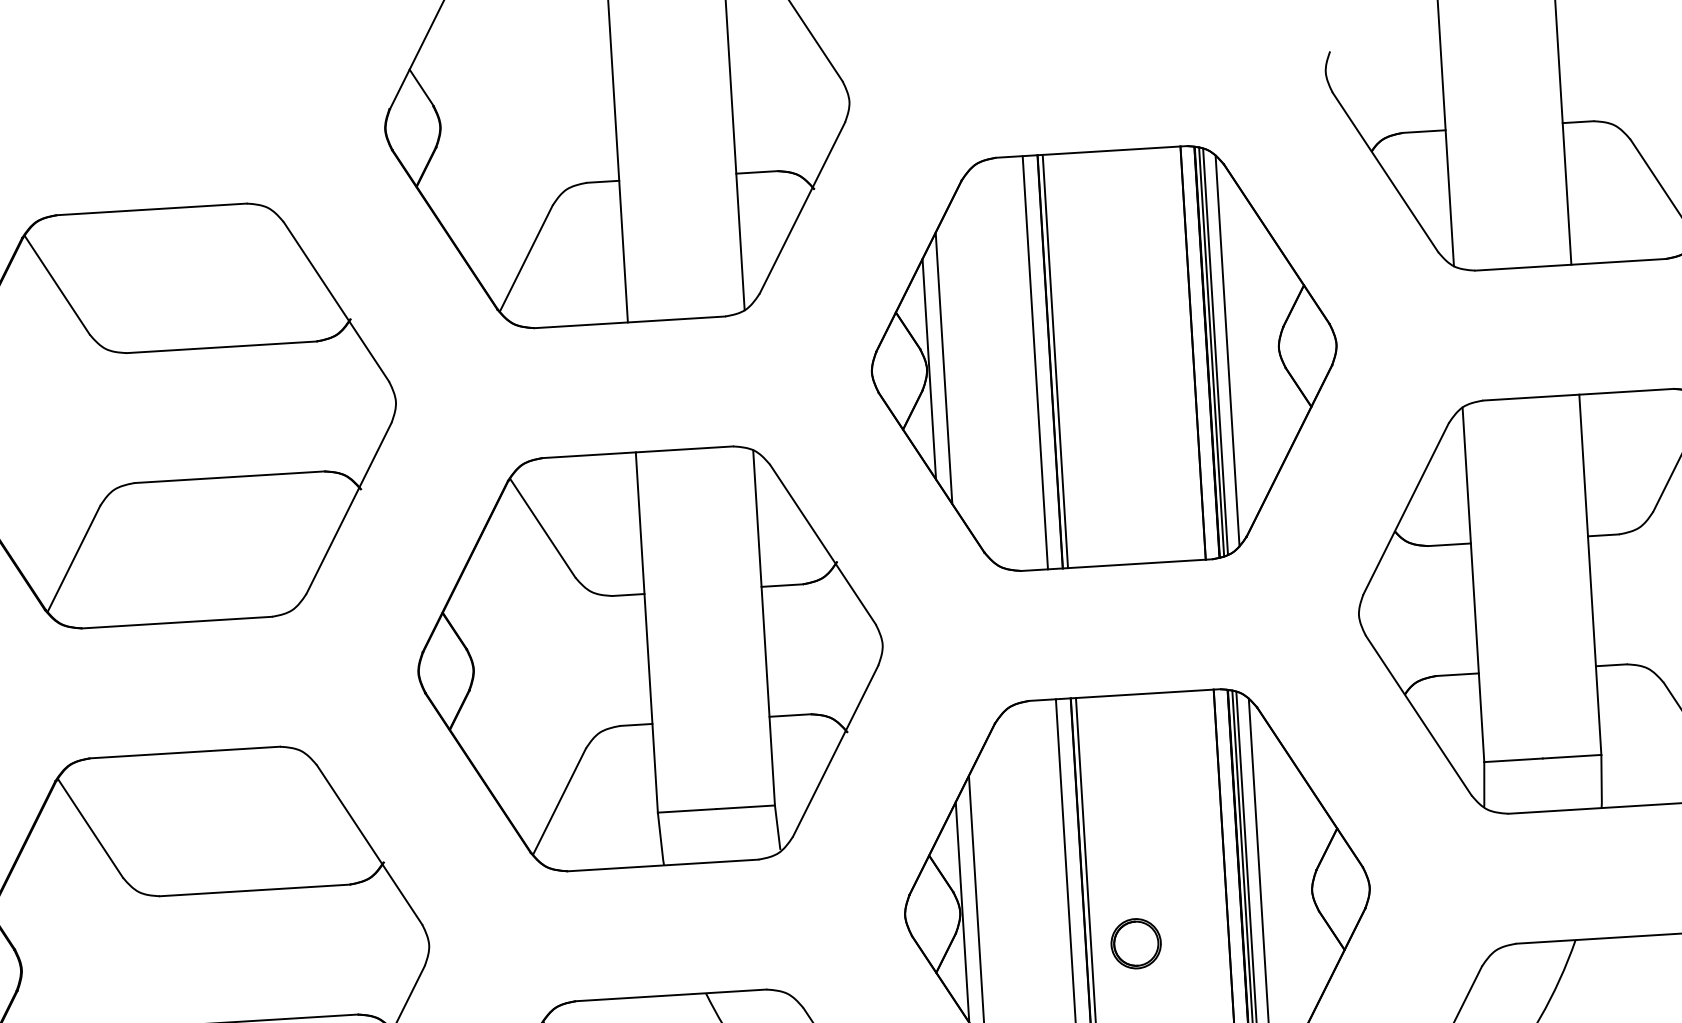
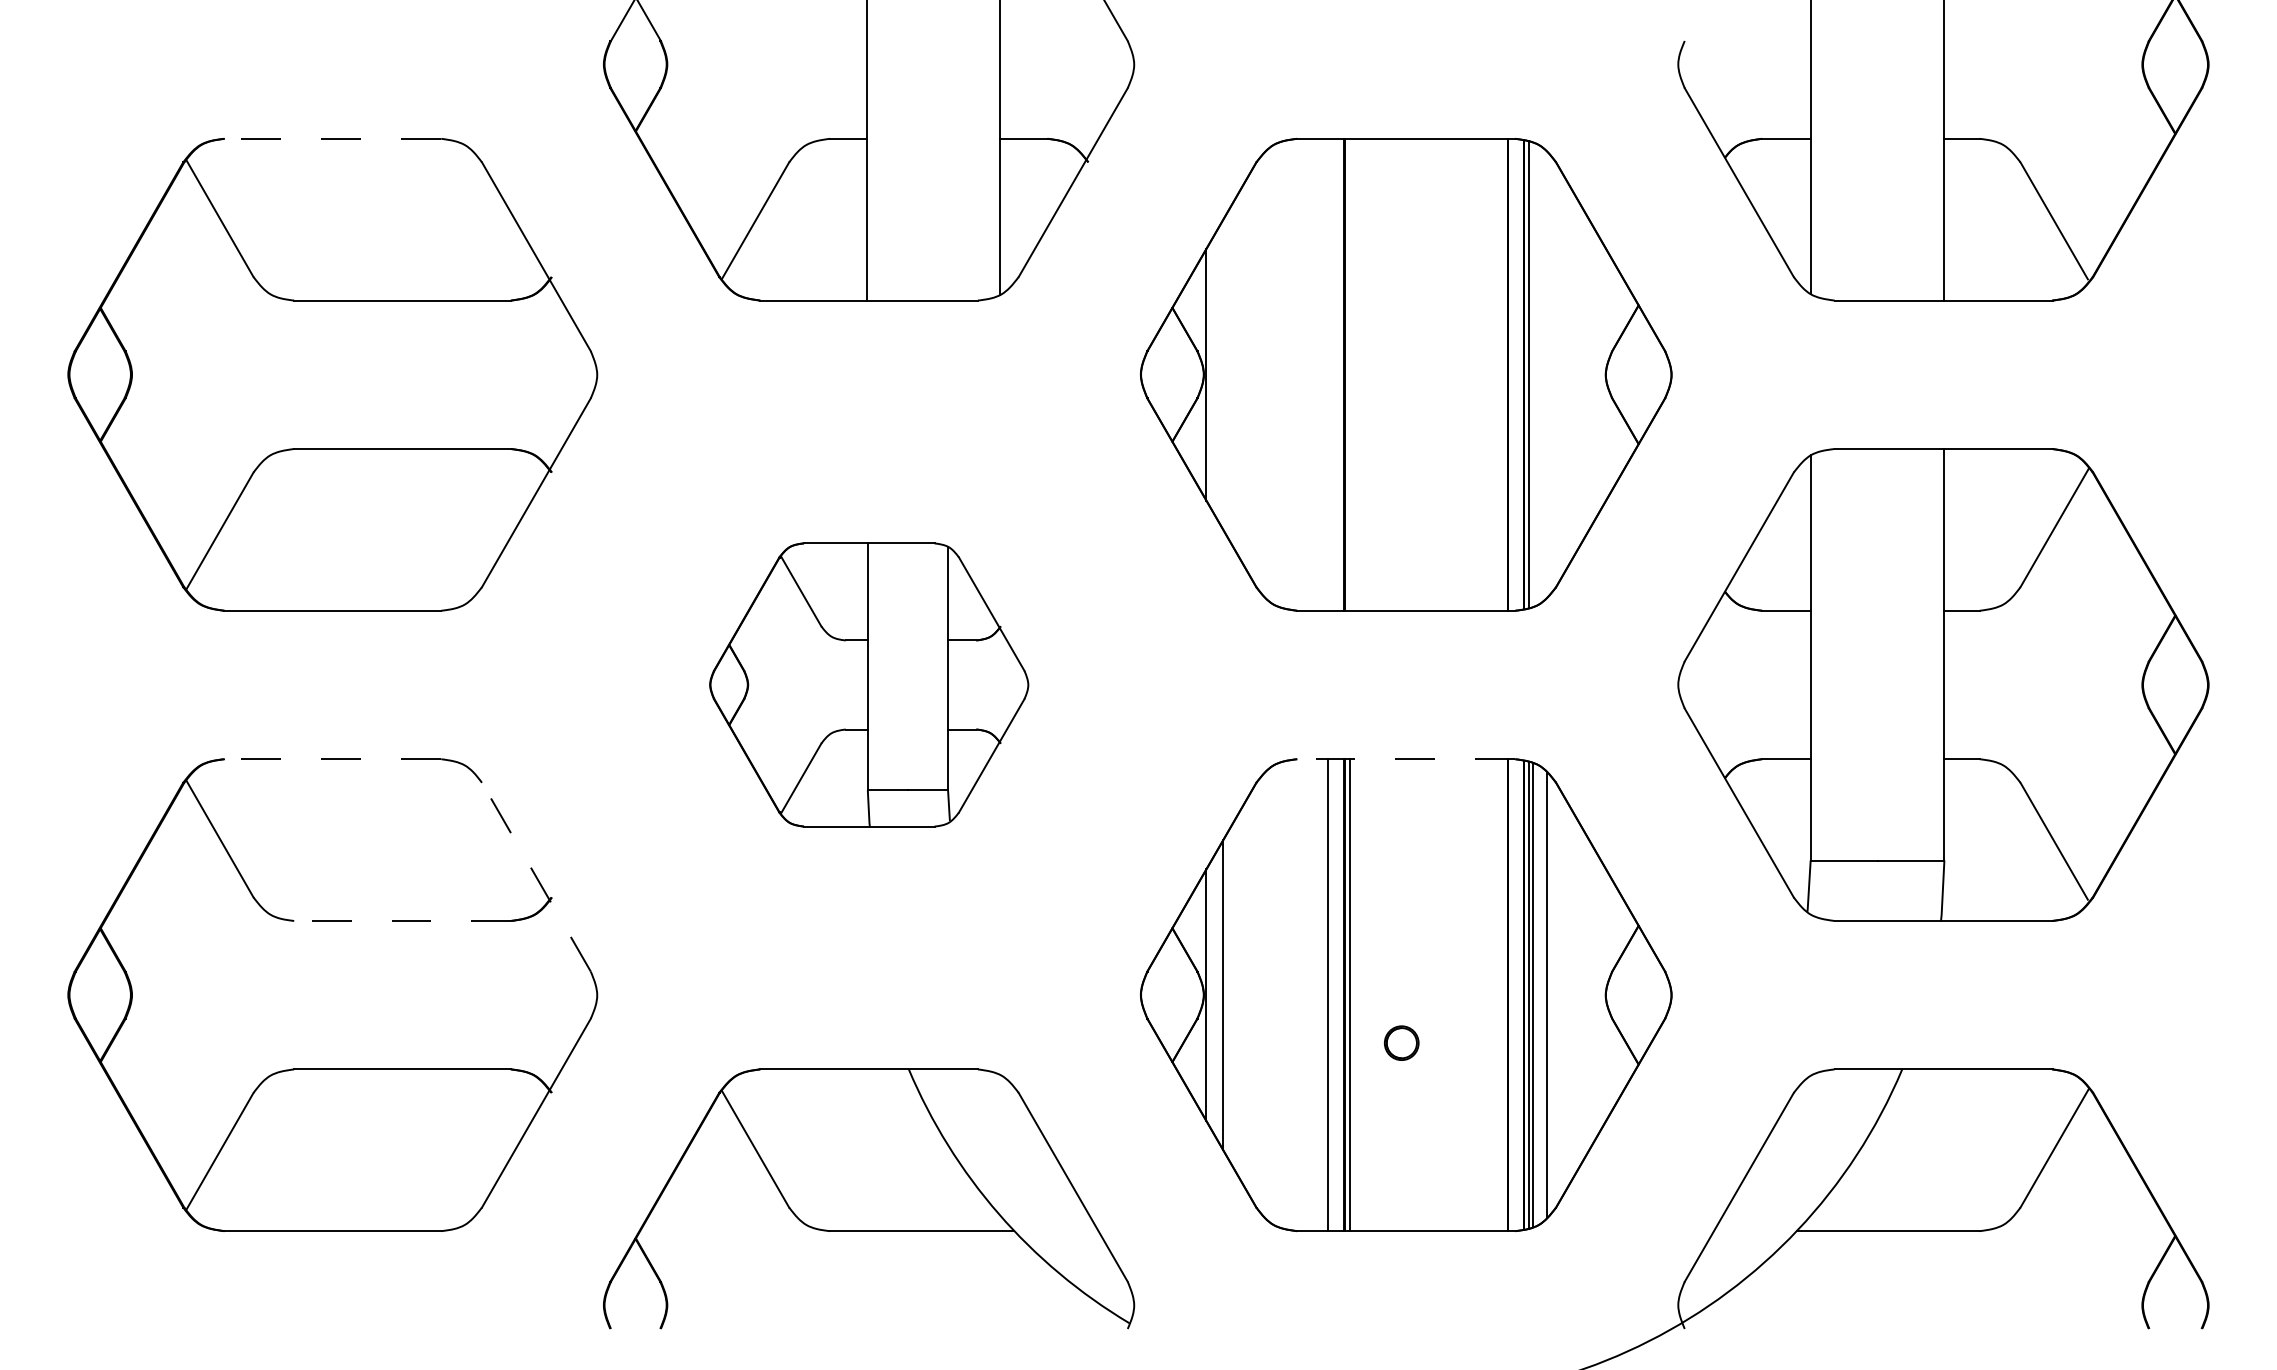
line: (151, 209) -> (332, 138), solid -> dashed
line: (1227, 350) -> (1547, 374), removed
line: (1215, 351) -> (1533, 374), removed
line: (1055, 361) -> (1350, 374), removed
line: (1035, 362) -> (1327, 374), removed
line: (944, 368) -> (1223, 374), removed
part: (650, 658) -> (869, 684), size x0.6
line: (1124, 695) -> (1405, 759), solid -> dashed
line: (184, 752) -> (332, 759), solid -> dashed
line: (369, 845) -> (536, 877), solid -> dashed
line: (254, 890) -> (402, 920), solid -> dashed
part: (1135, 944) -> (1401, 1043), size x0.6

